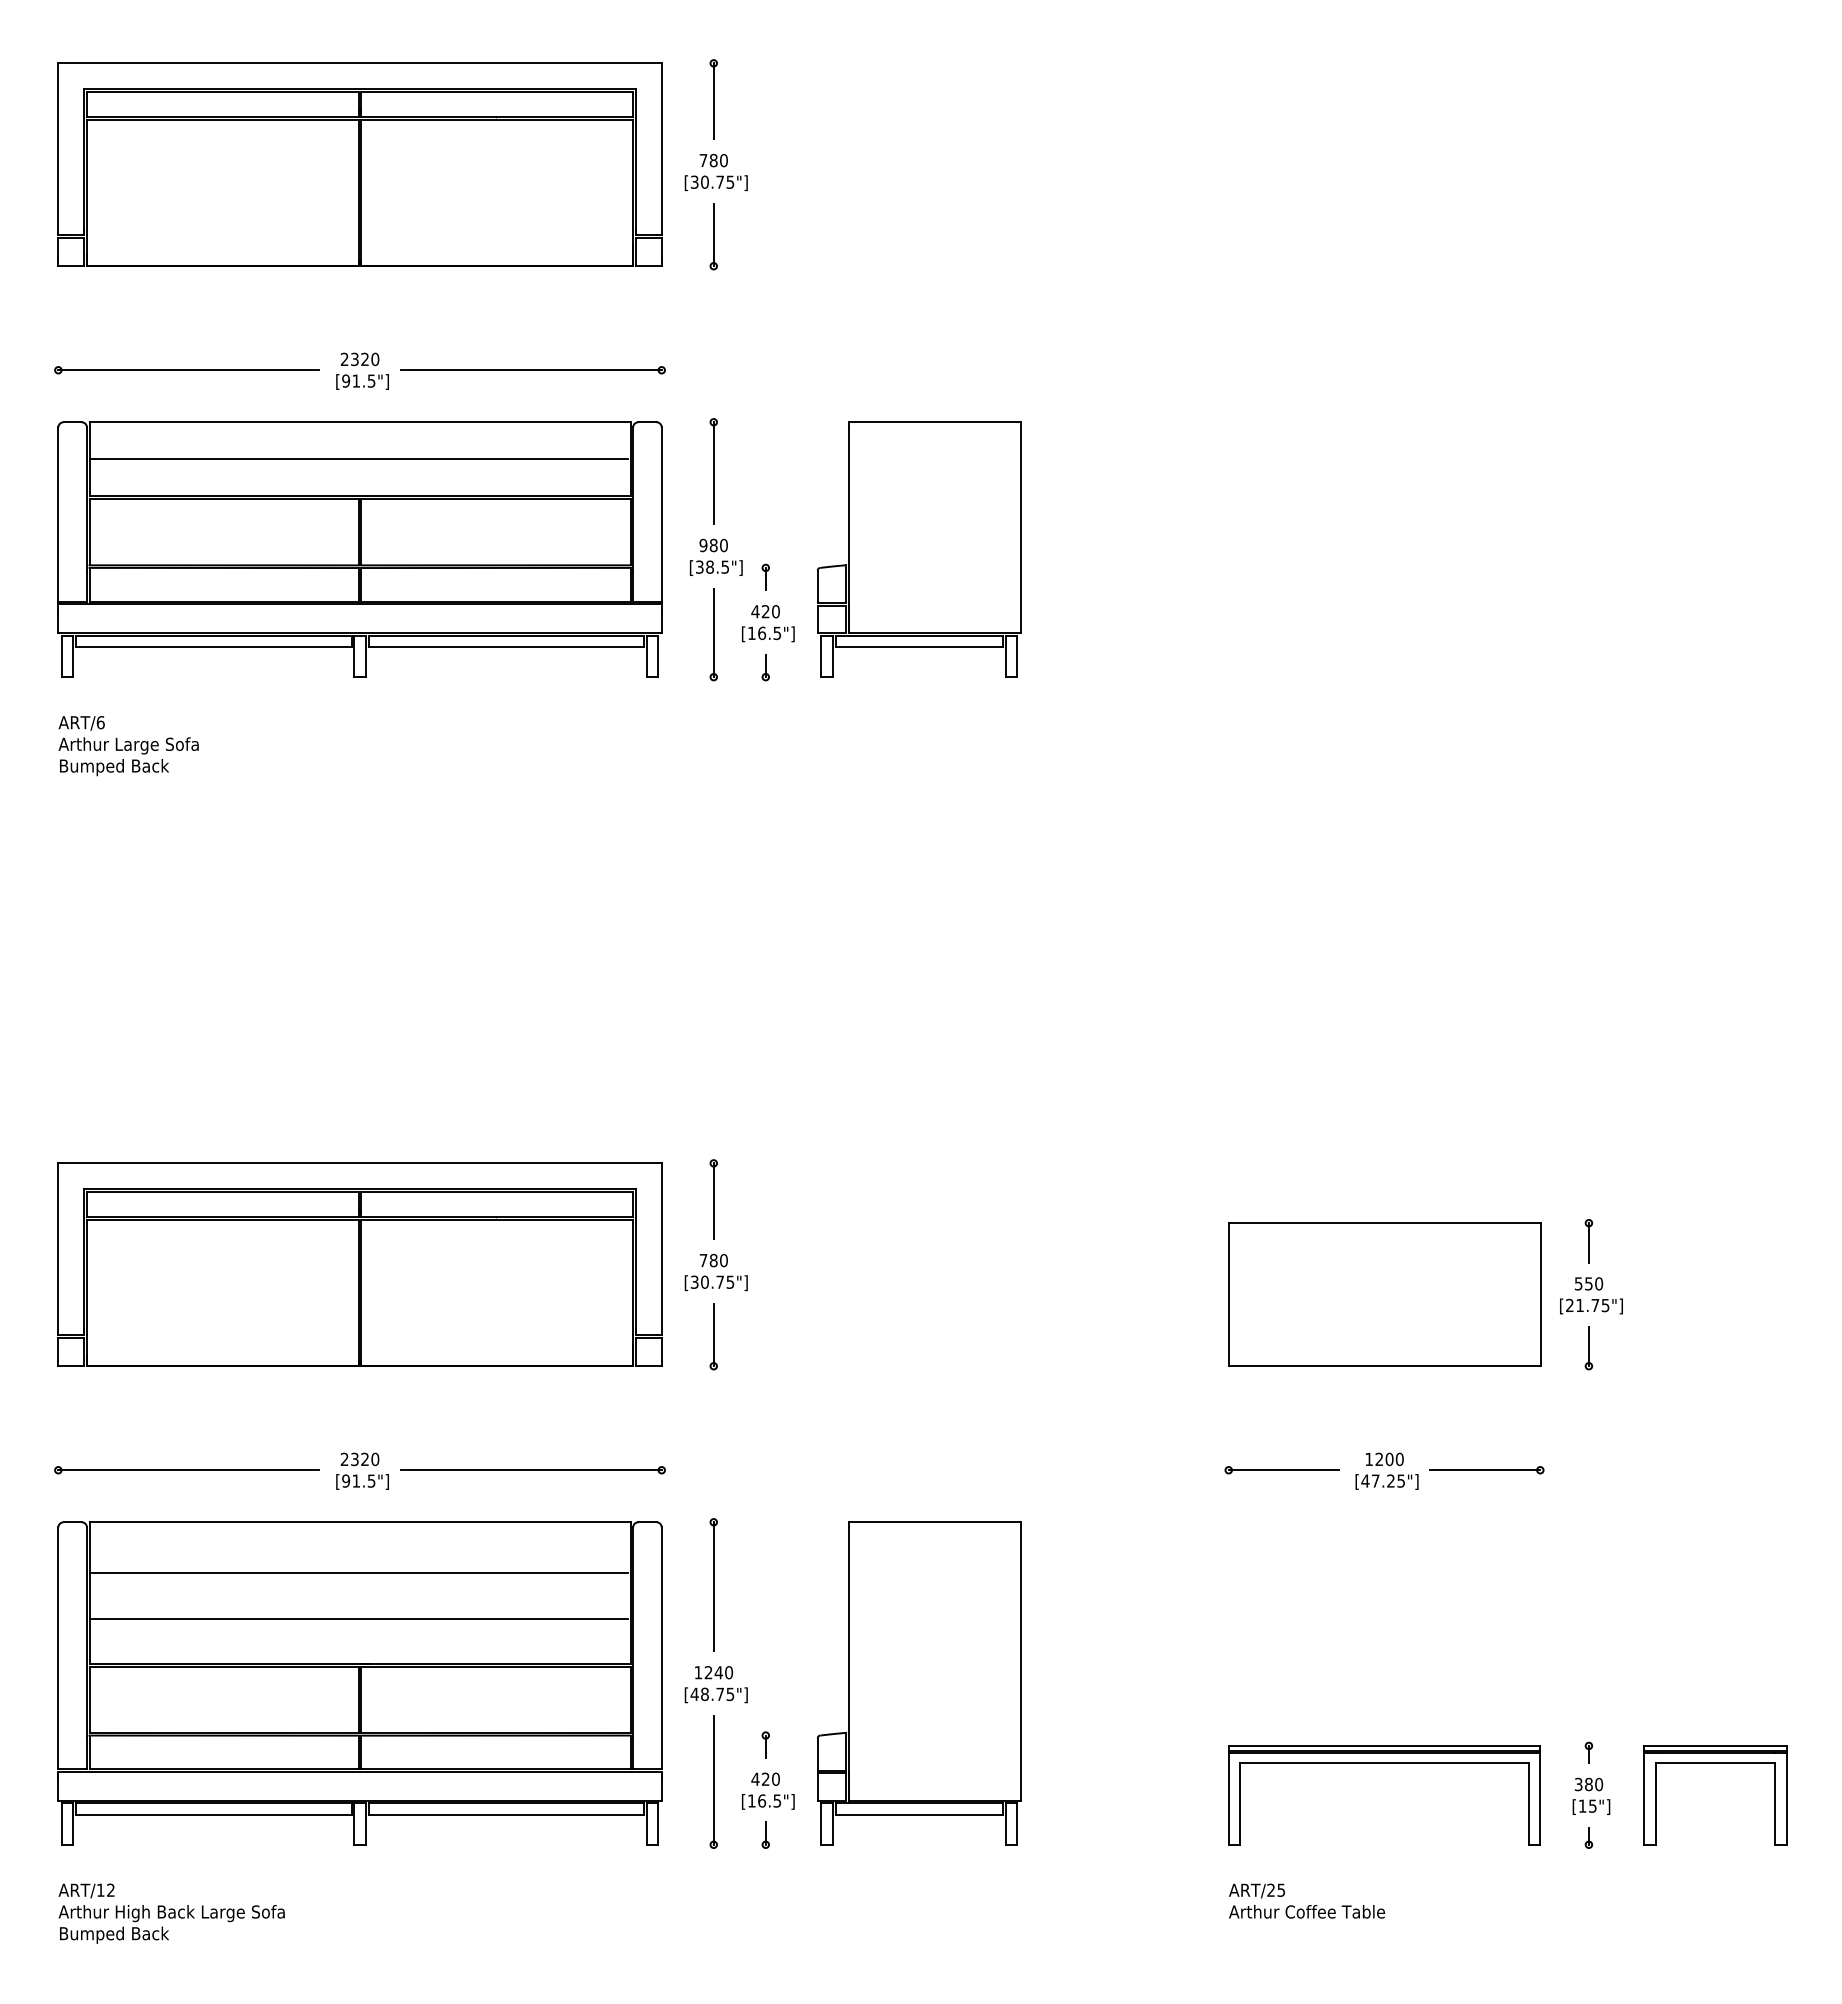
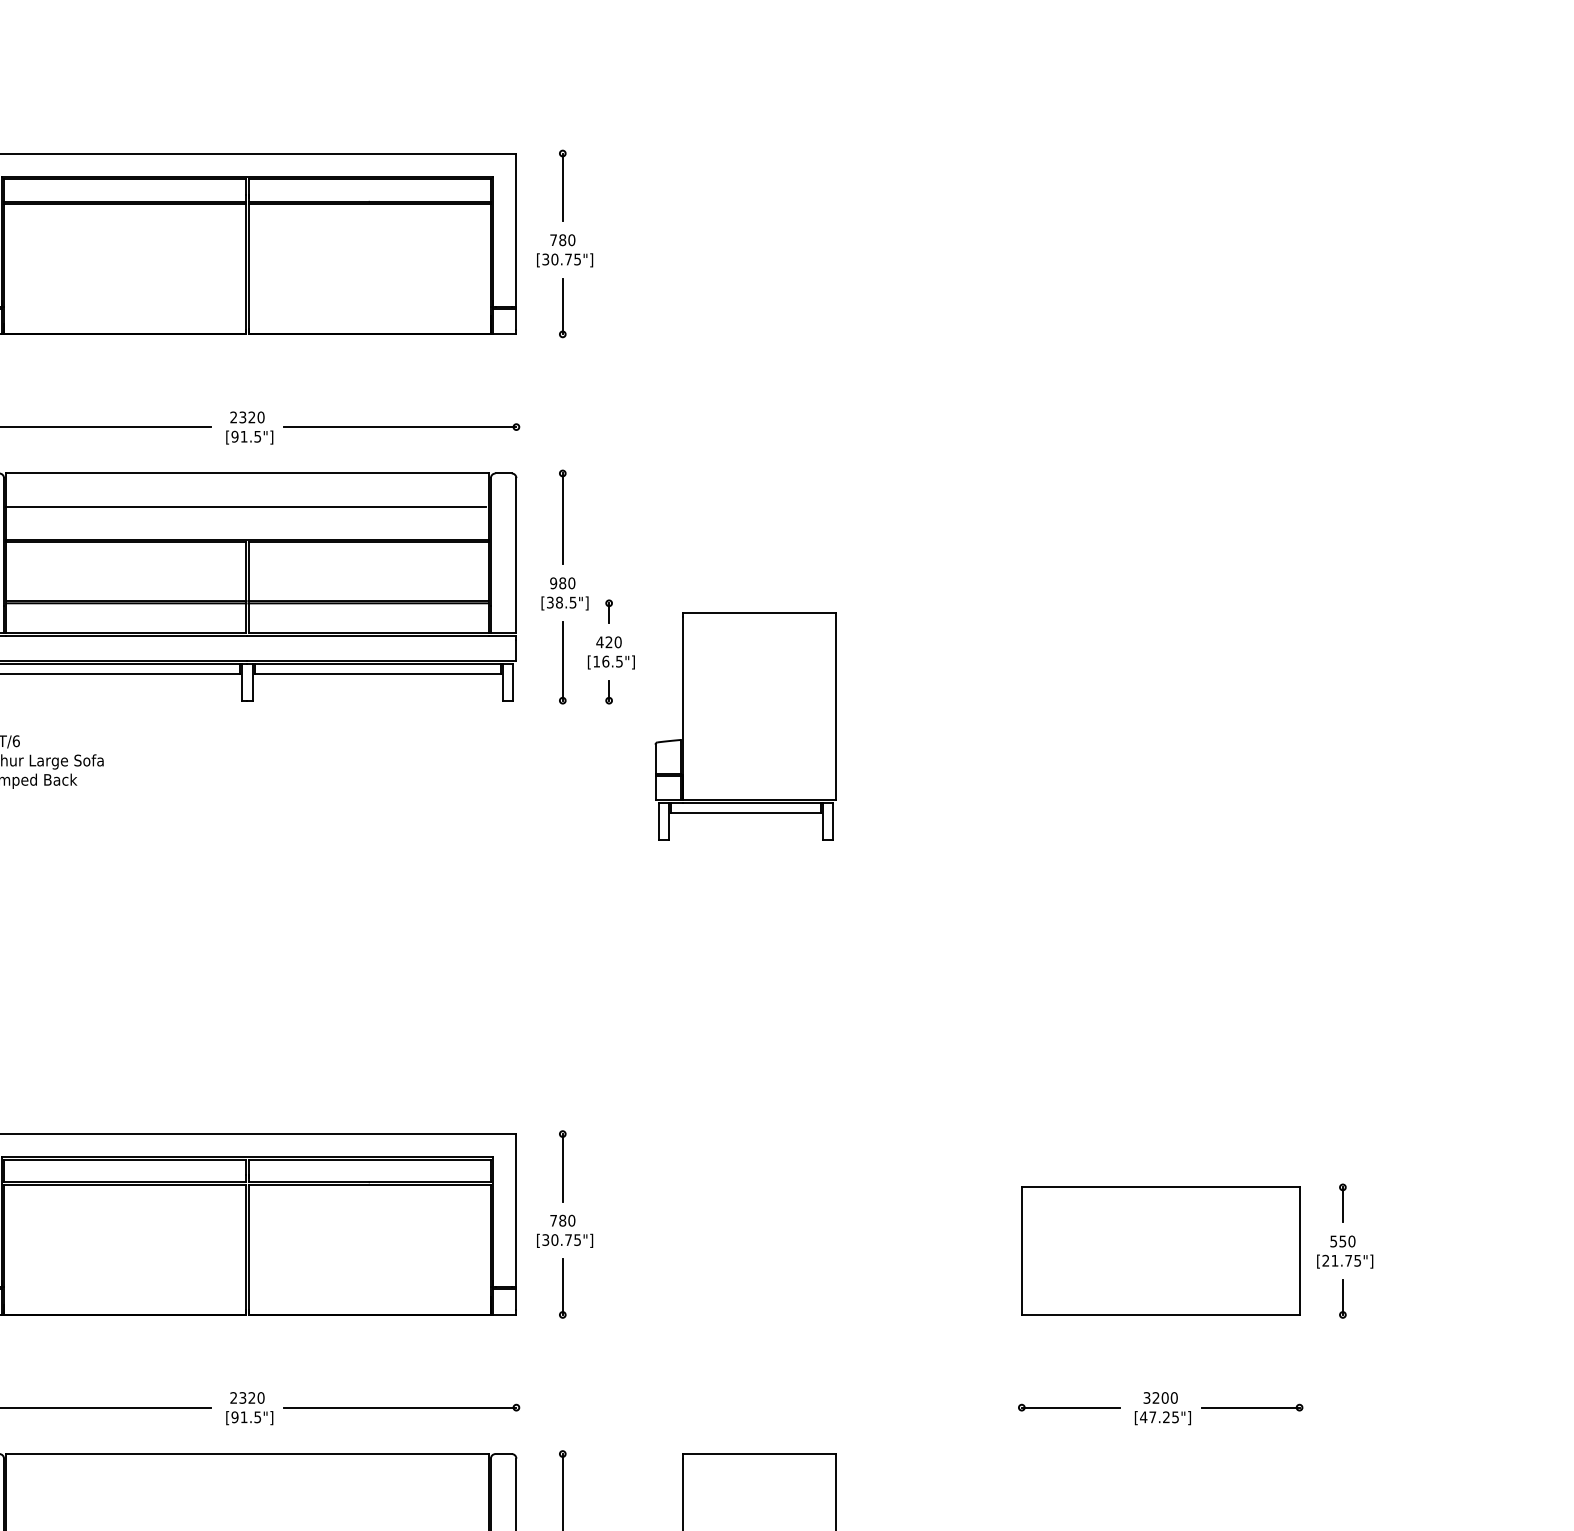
part: (919, 549) -> (746, 725), moved
text: (1368, 1459) -> (1146, 1398), 1200 -> 3200
line: (359, 1573) -> (246, 1499), removed

